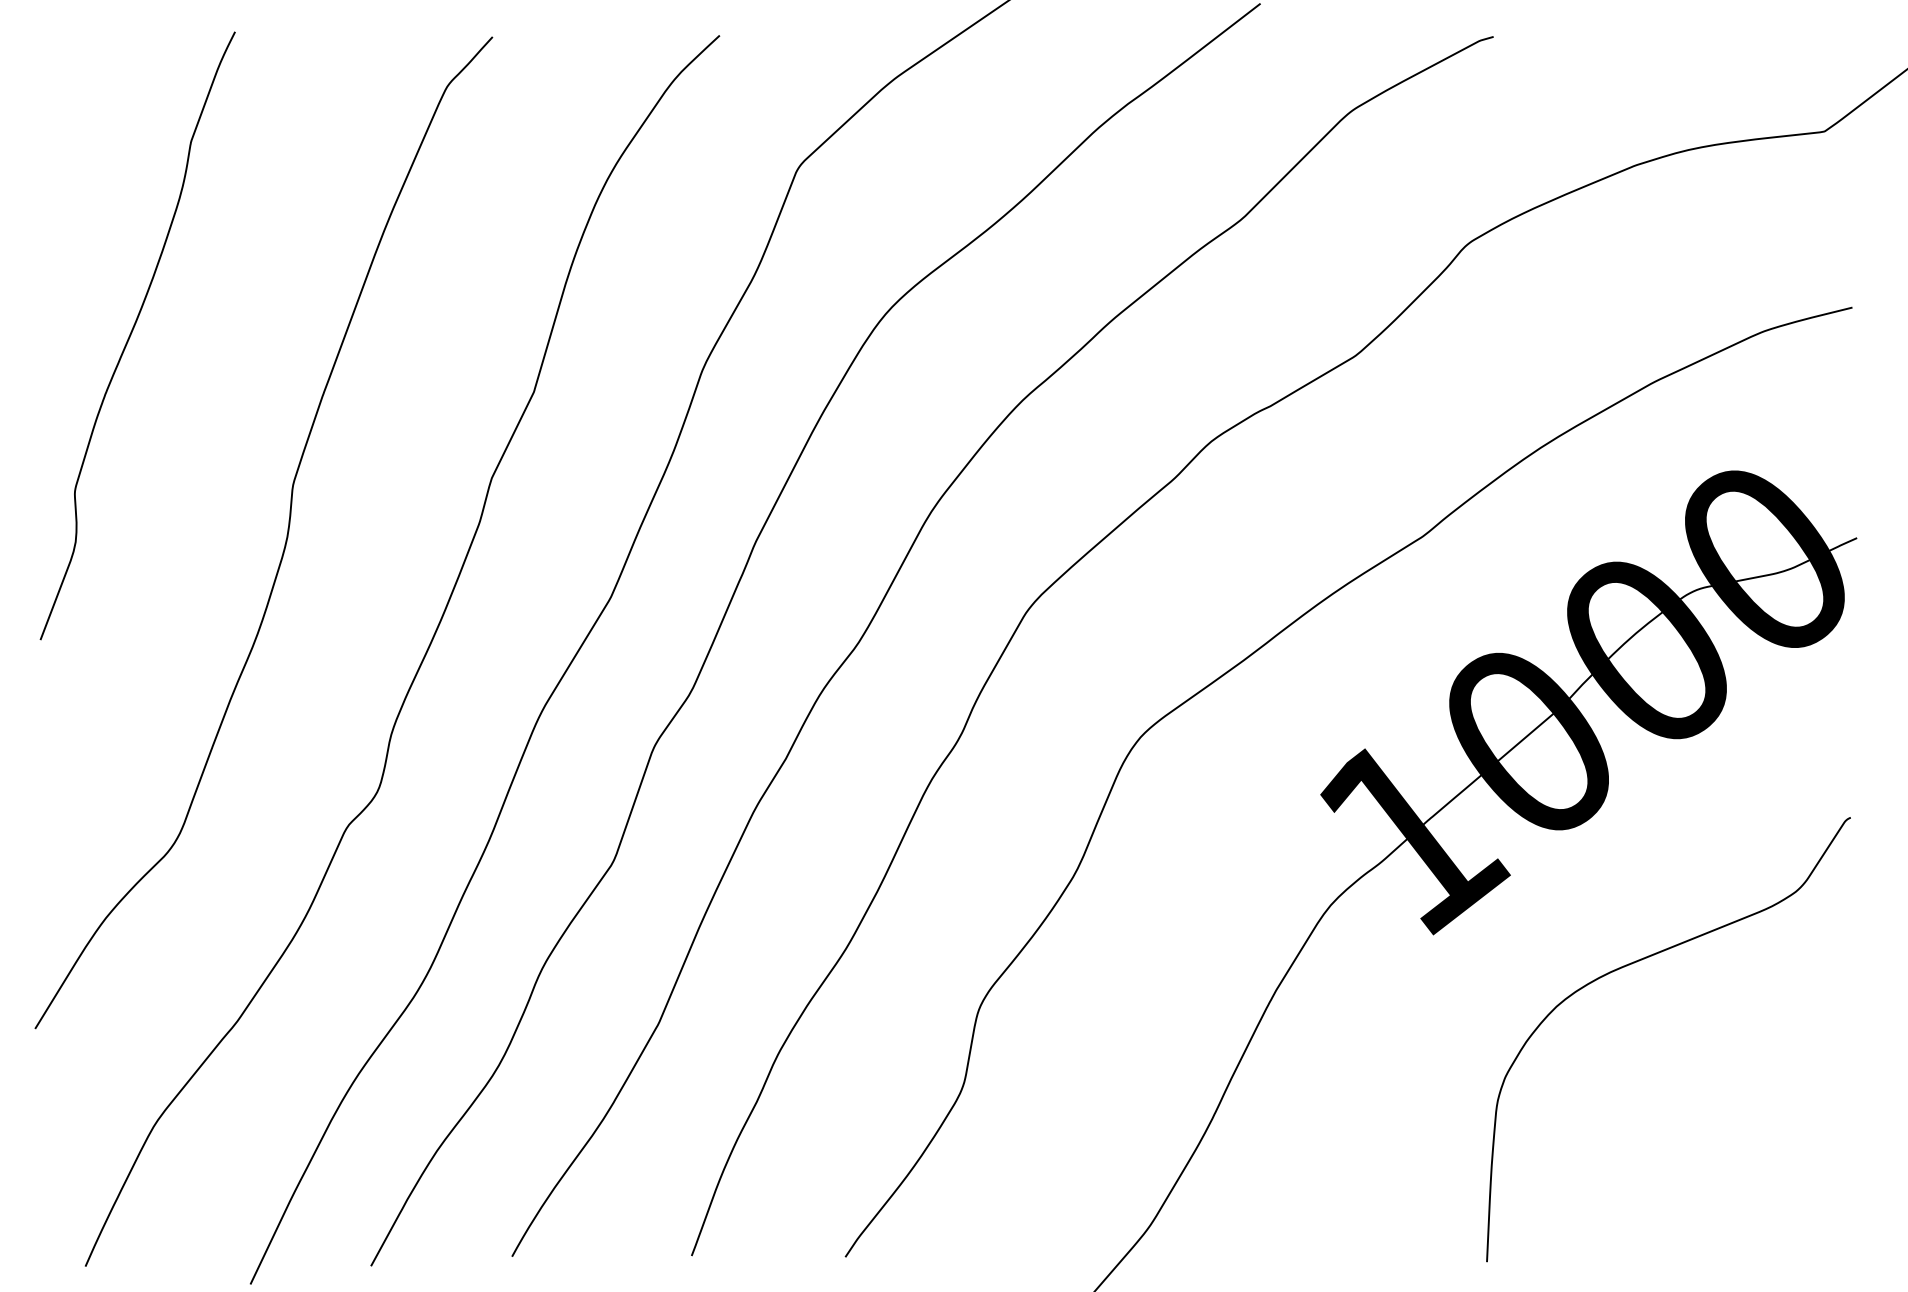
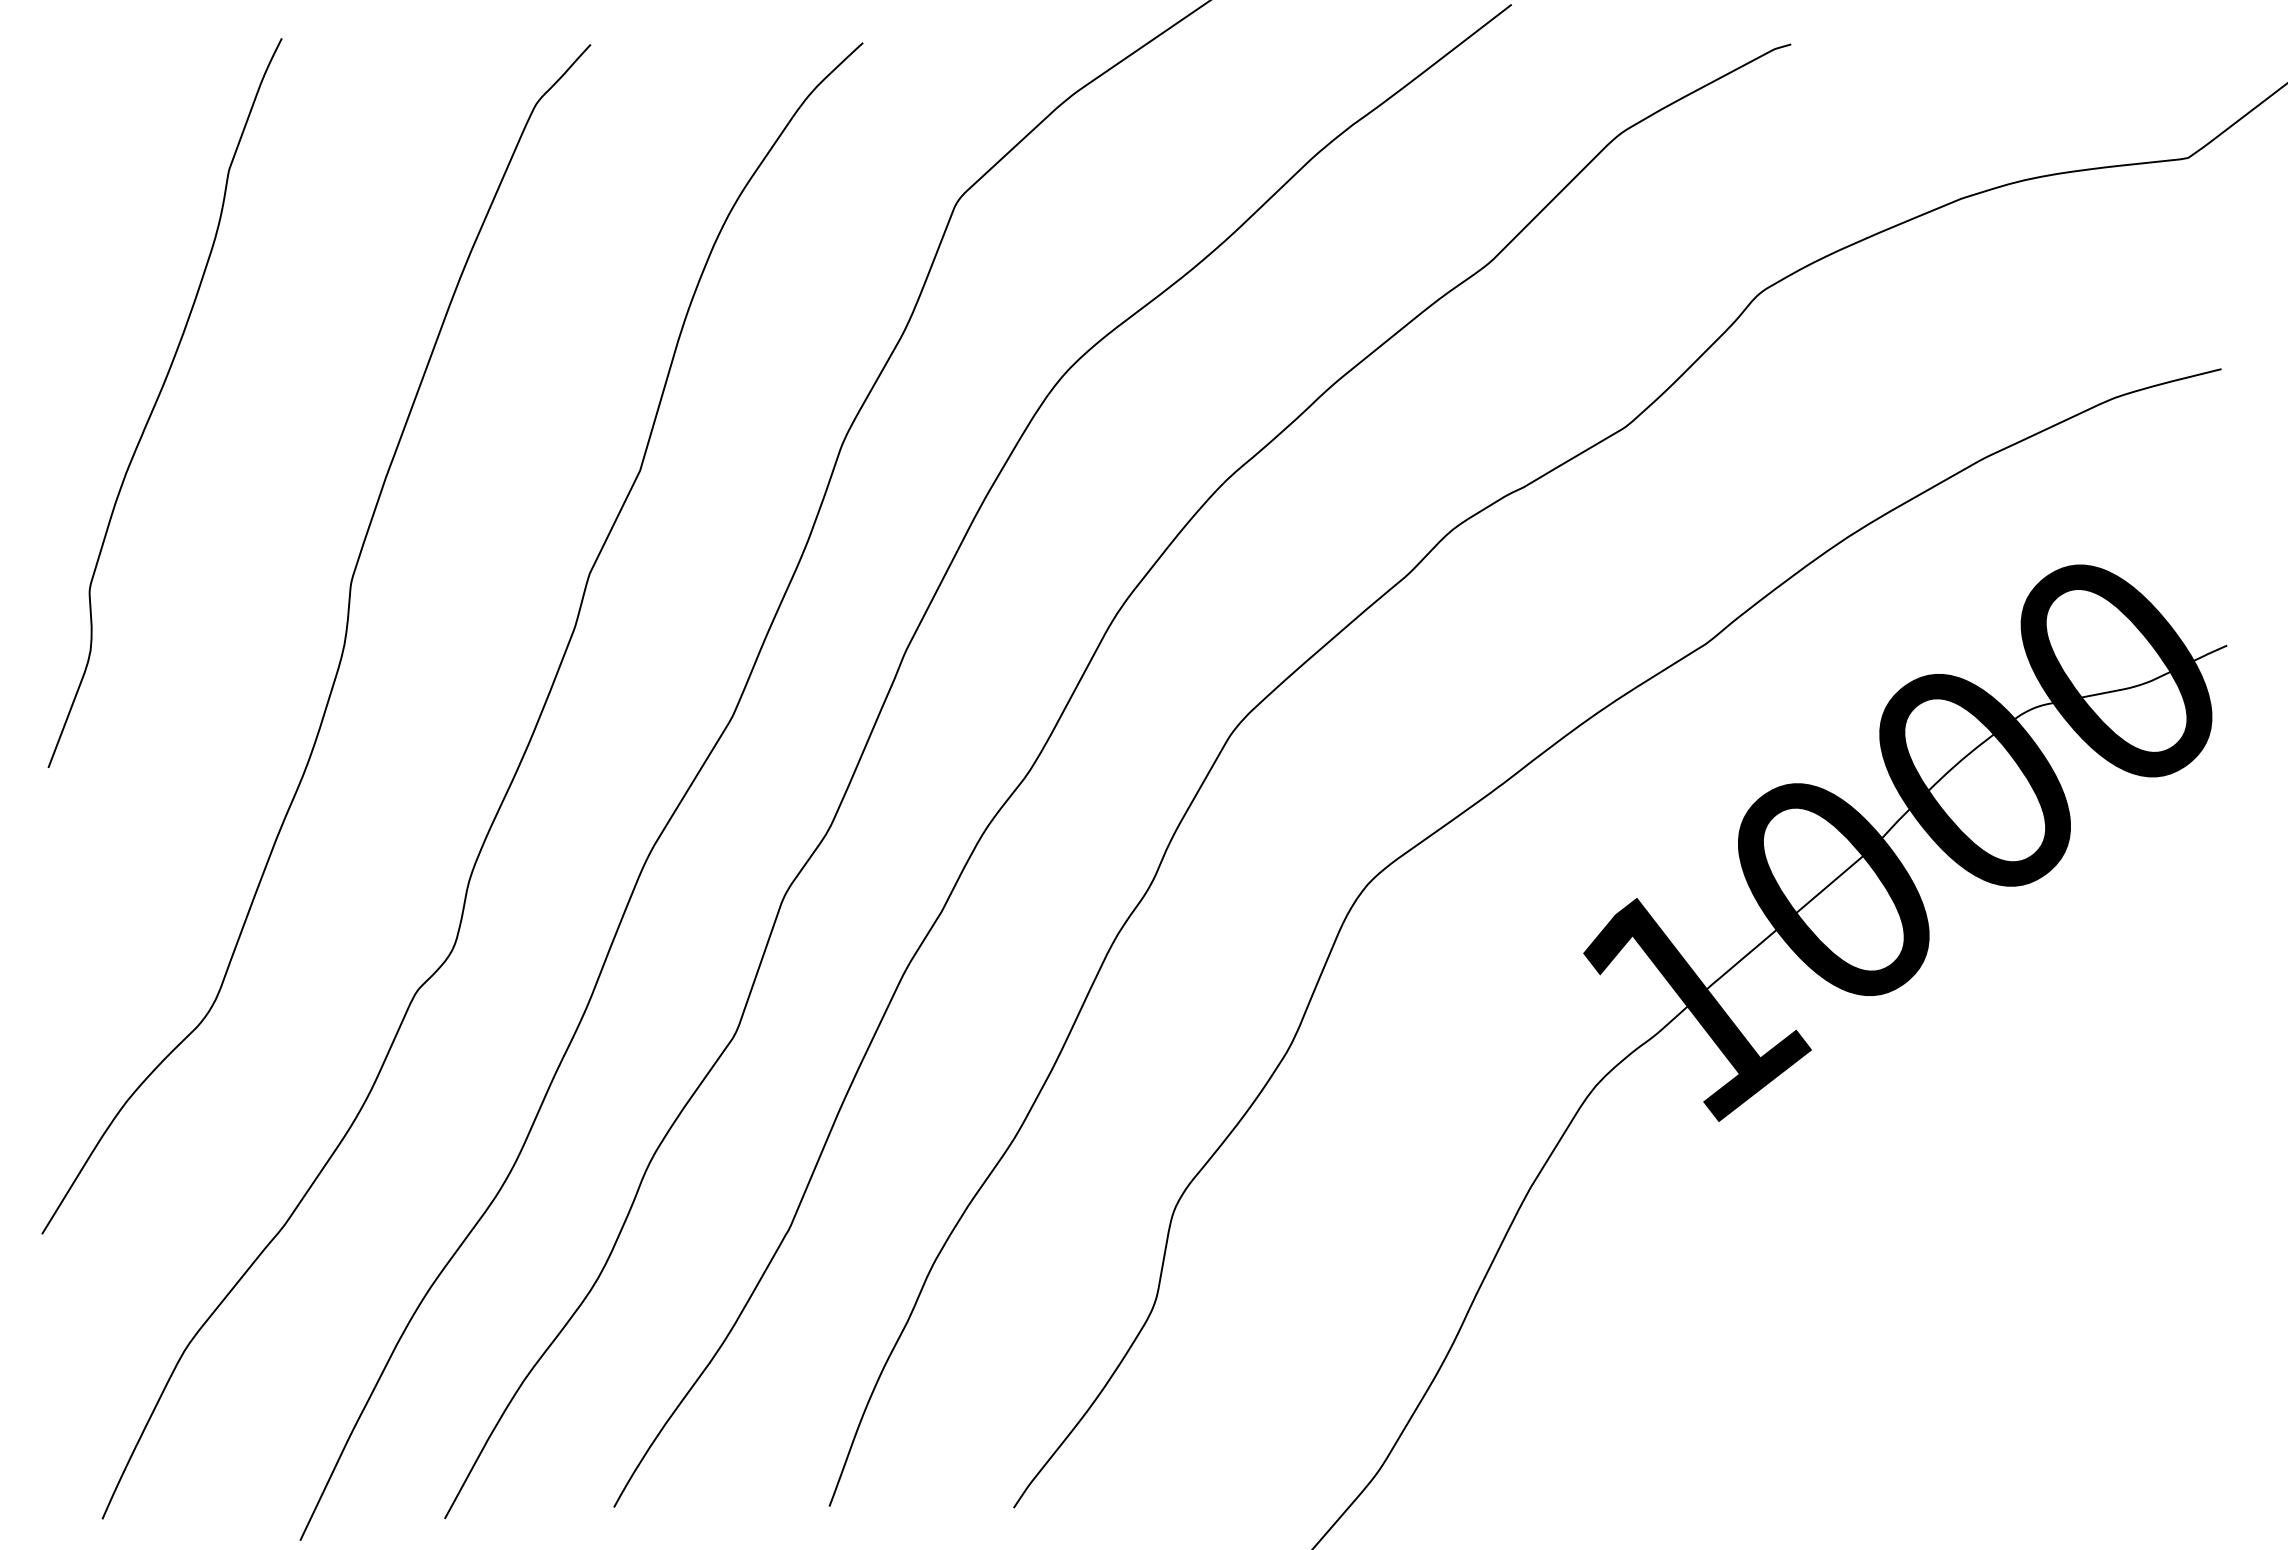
curve: (1638, 961) -> (1965, 1153), removed

